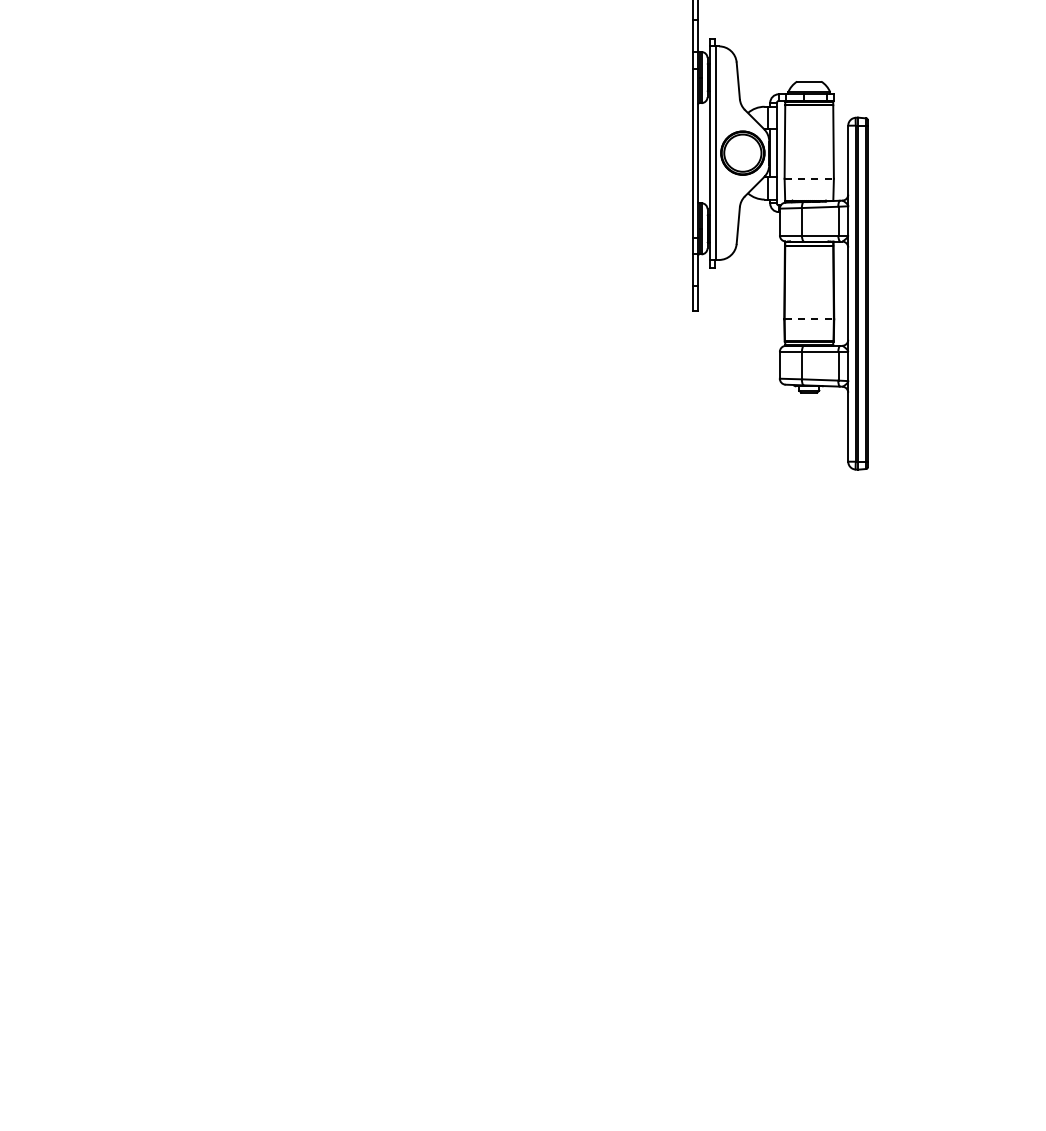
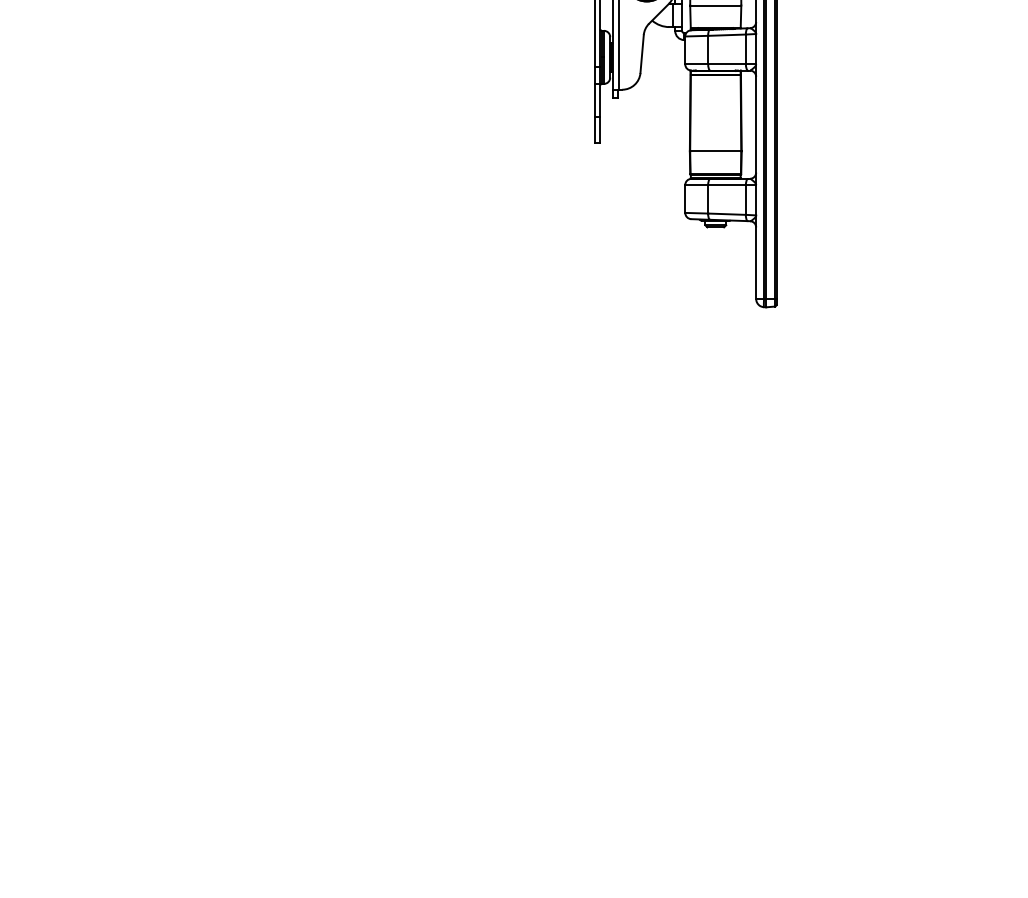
line: (809, 178) -> (716, 5), dashed -> solid
line: (809, 319) -> (716, 151), dashed -> solid

